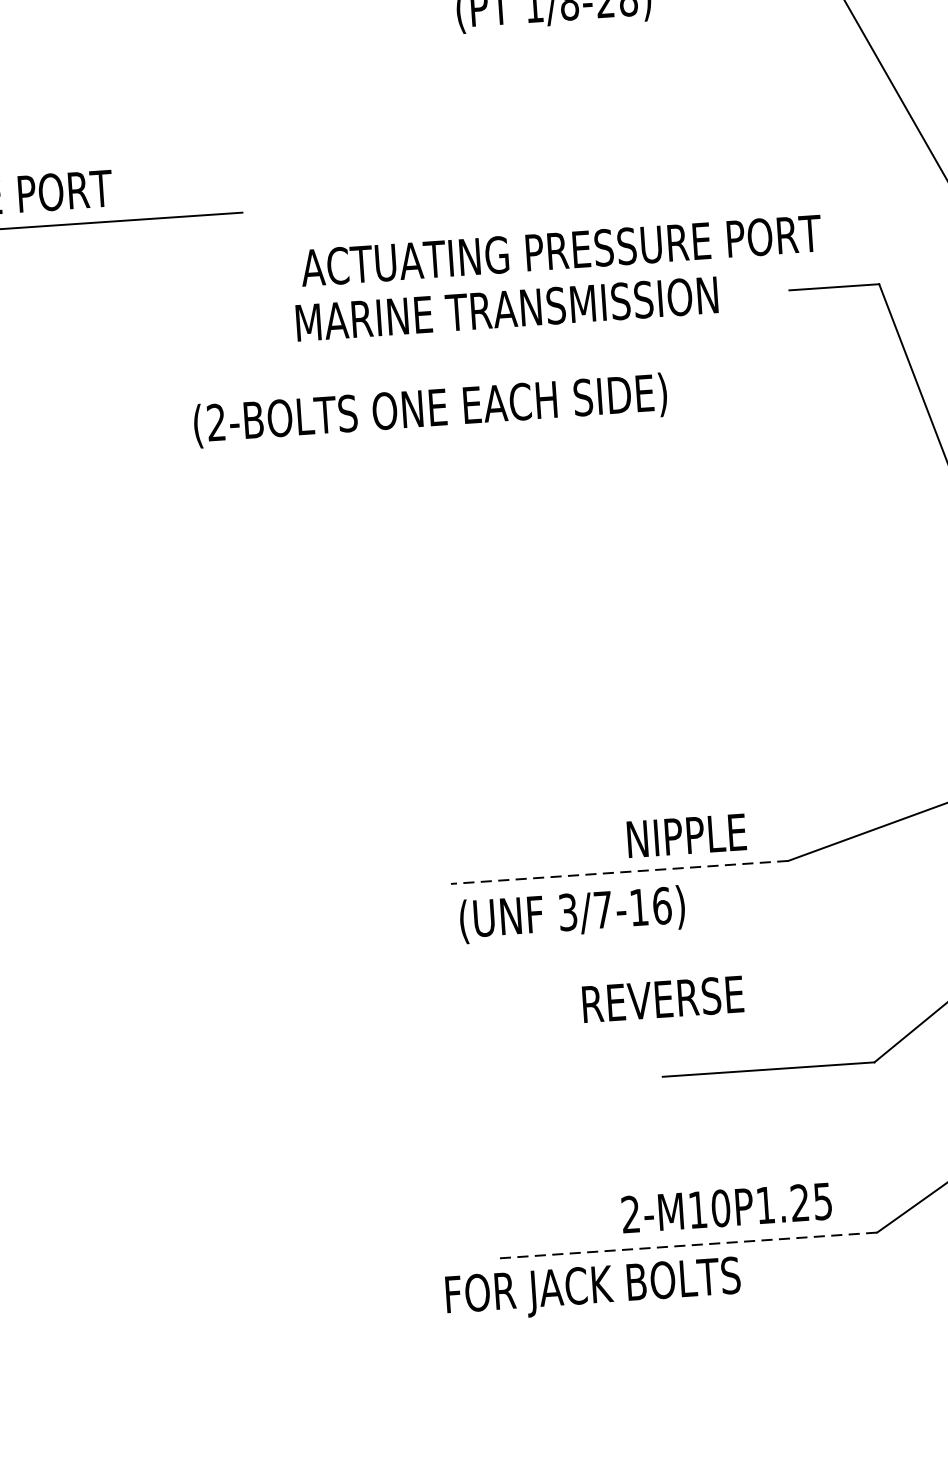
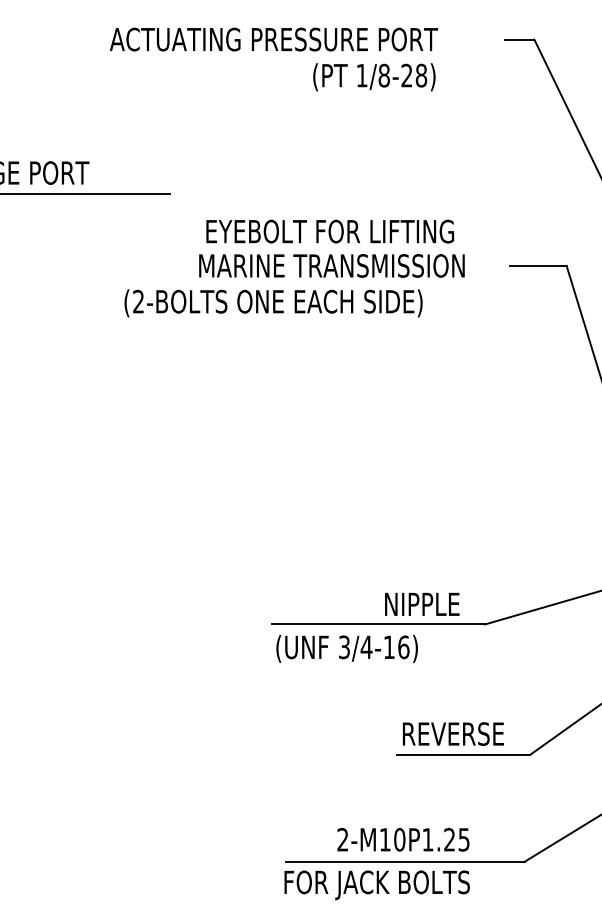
text: (561, 250) -> (368, 231), ACTUATING PRESSURE PORT -> EYEBOLT FOR LIFTING
text: (430, 410) -> (273, 303), moved
line: (619, 872) -> (378, 624), dashed -> solid
text: (602, 908) -> (366, 646), 3/7-16) -> 3/4-16)
text: (663, 998) -> (453, 733), moved
text: (726, 1207) -> (403, 839), moved
line: (687, 1245) -> (405, 861), dashed -> solid
text: (592, 1289) -> (376, 885), moved

